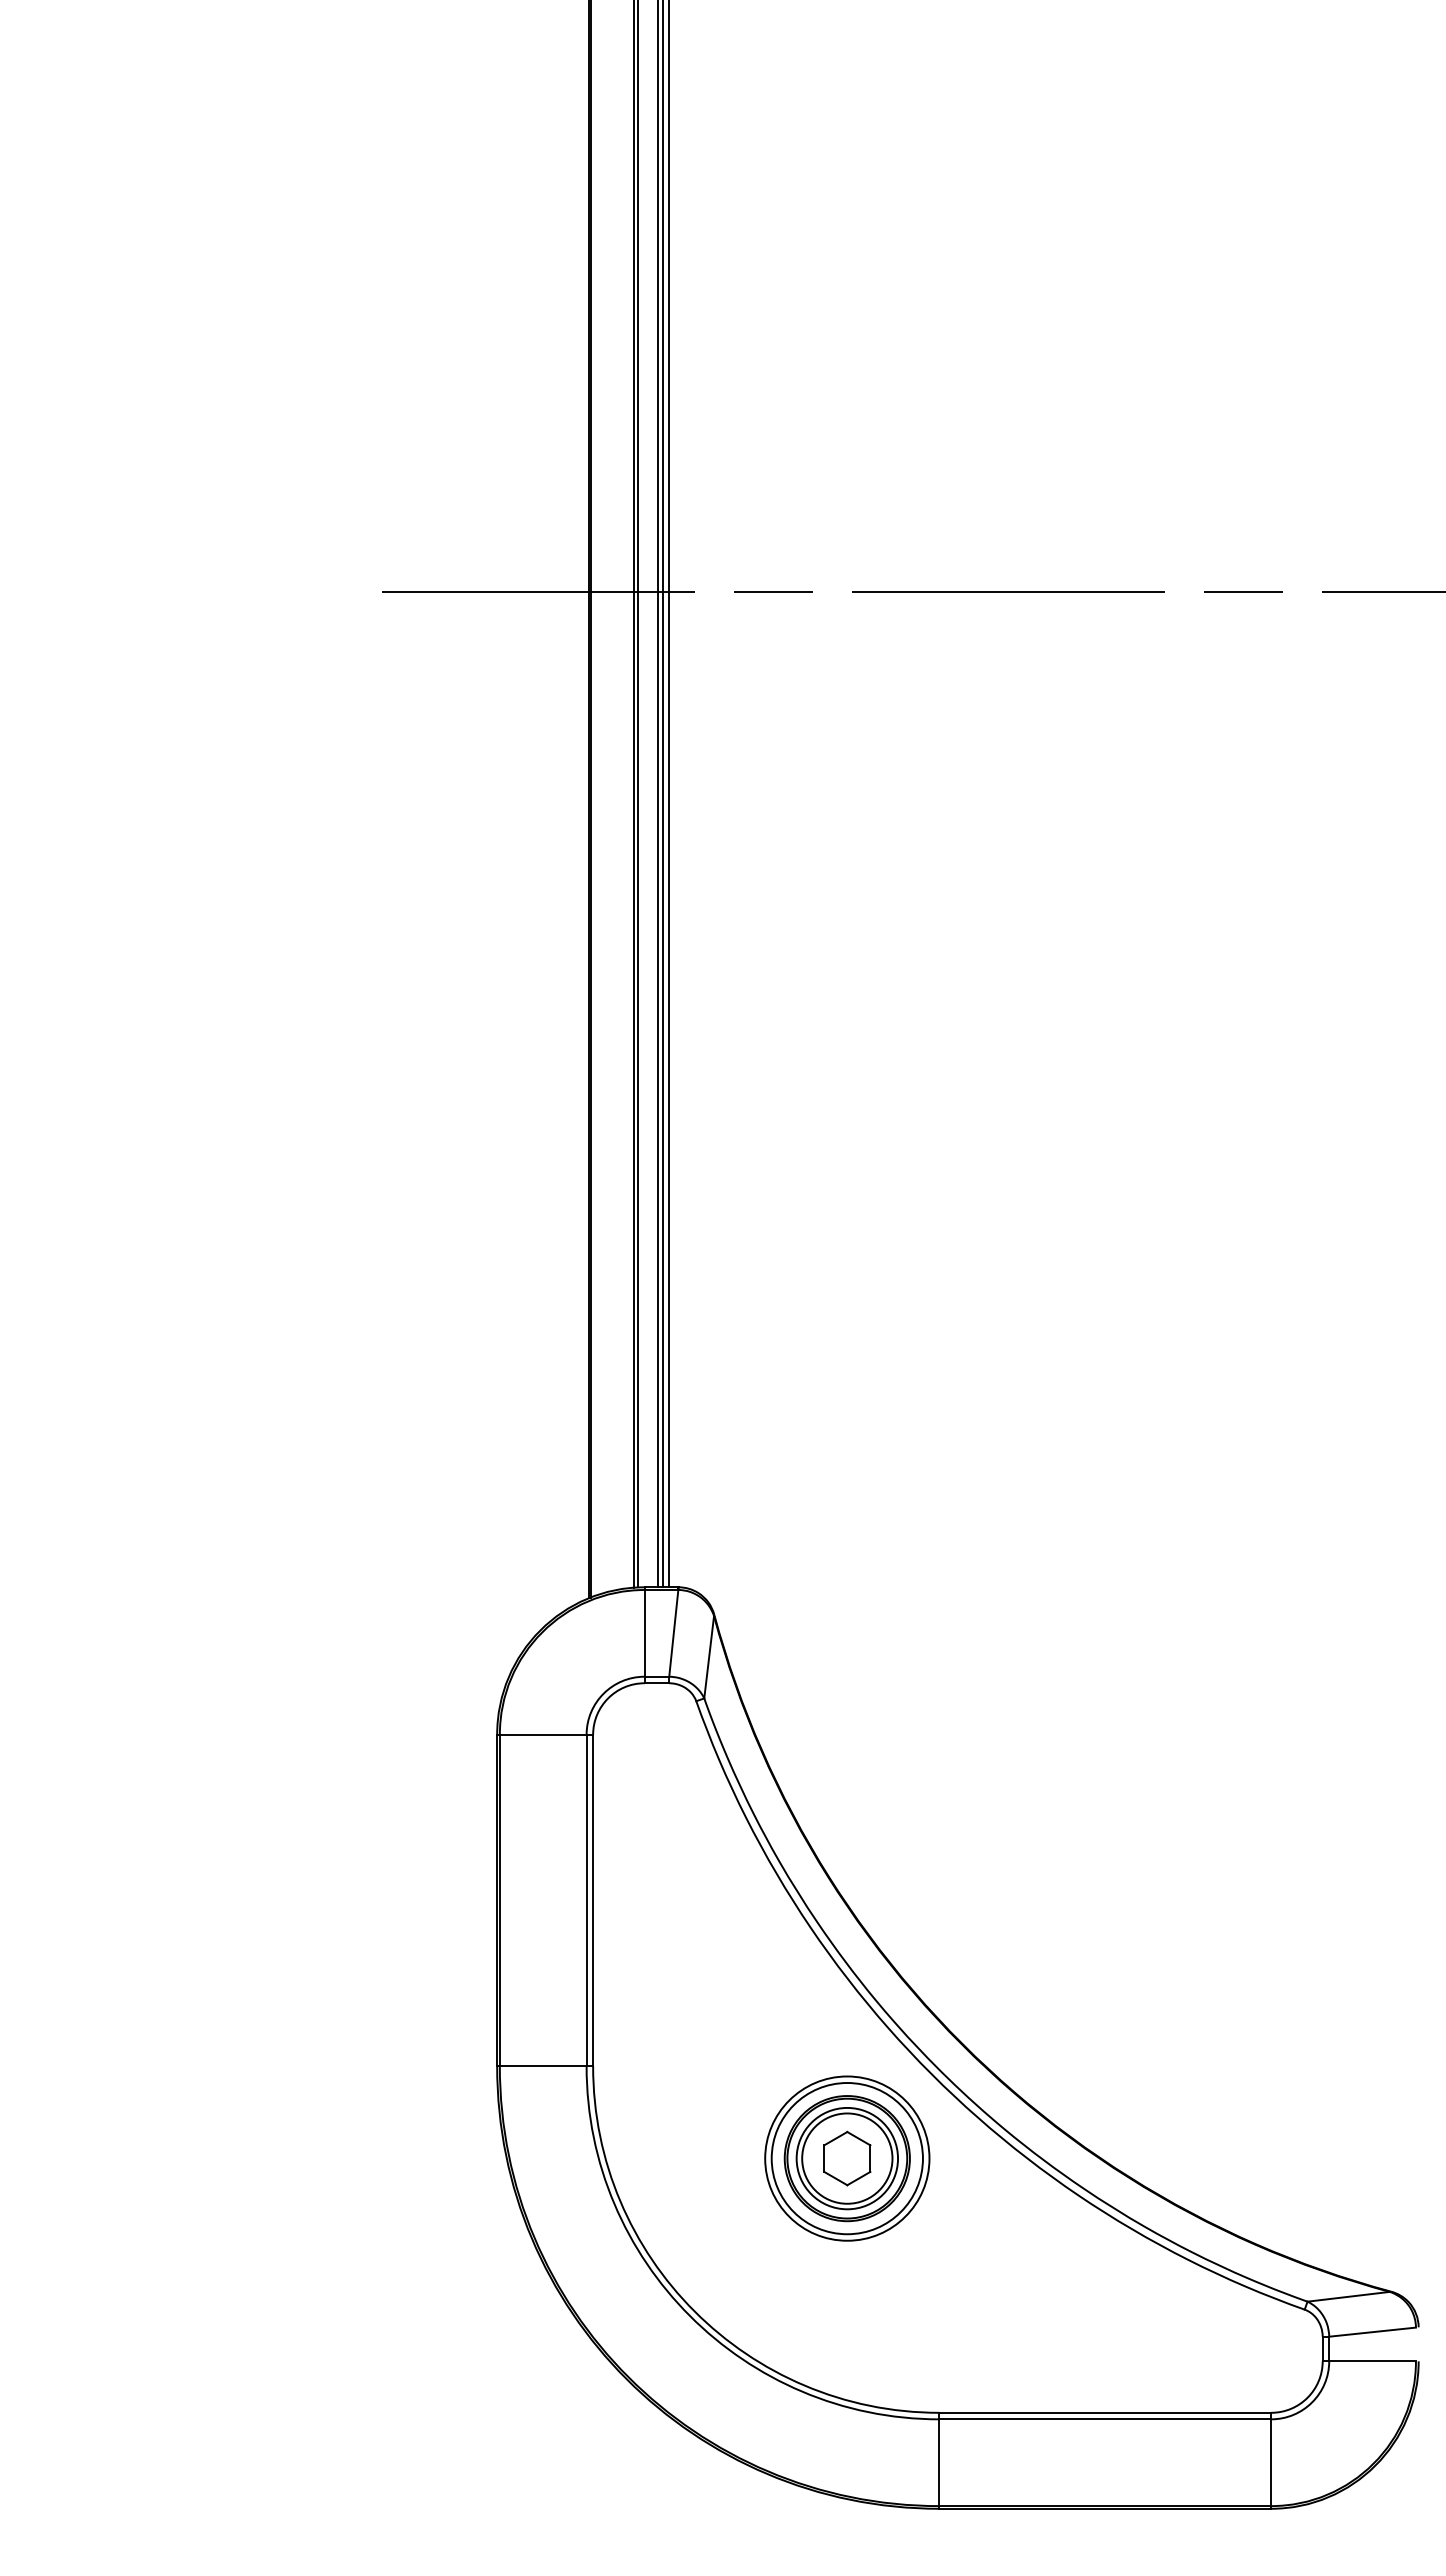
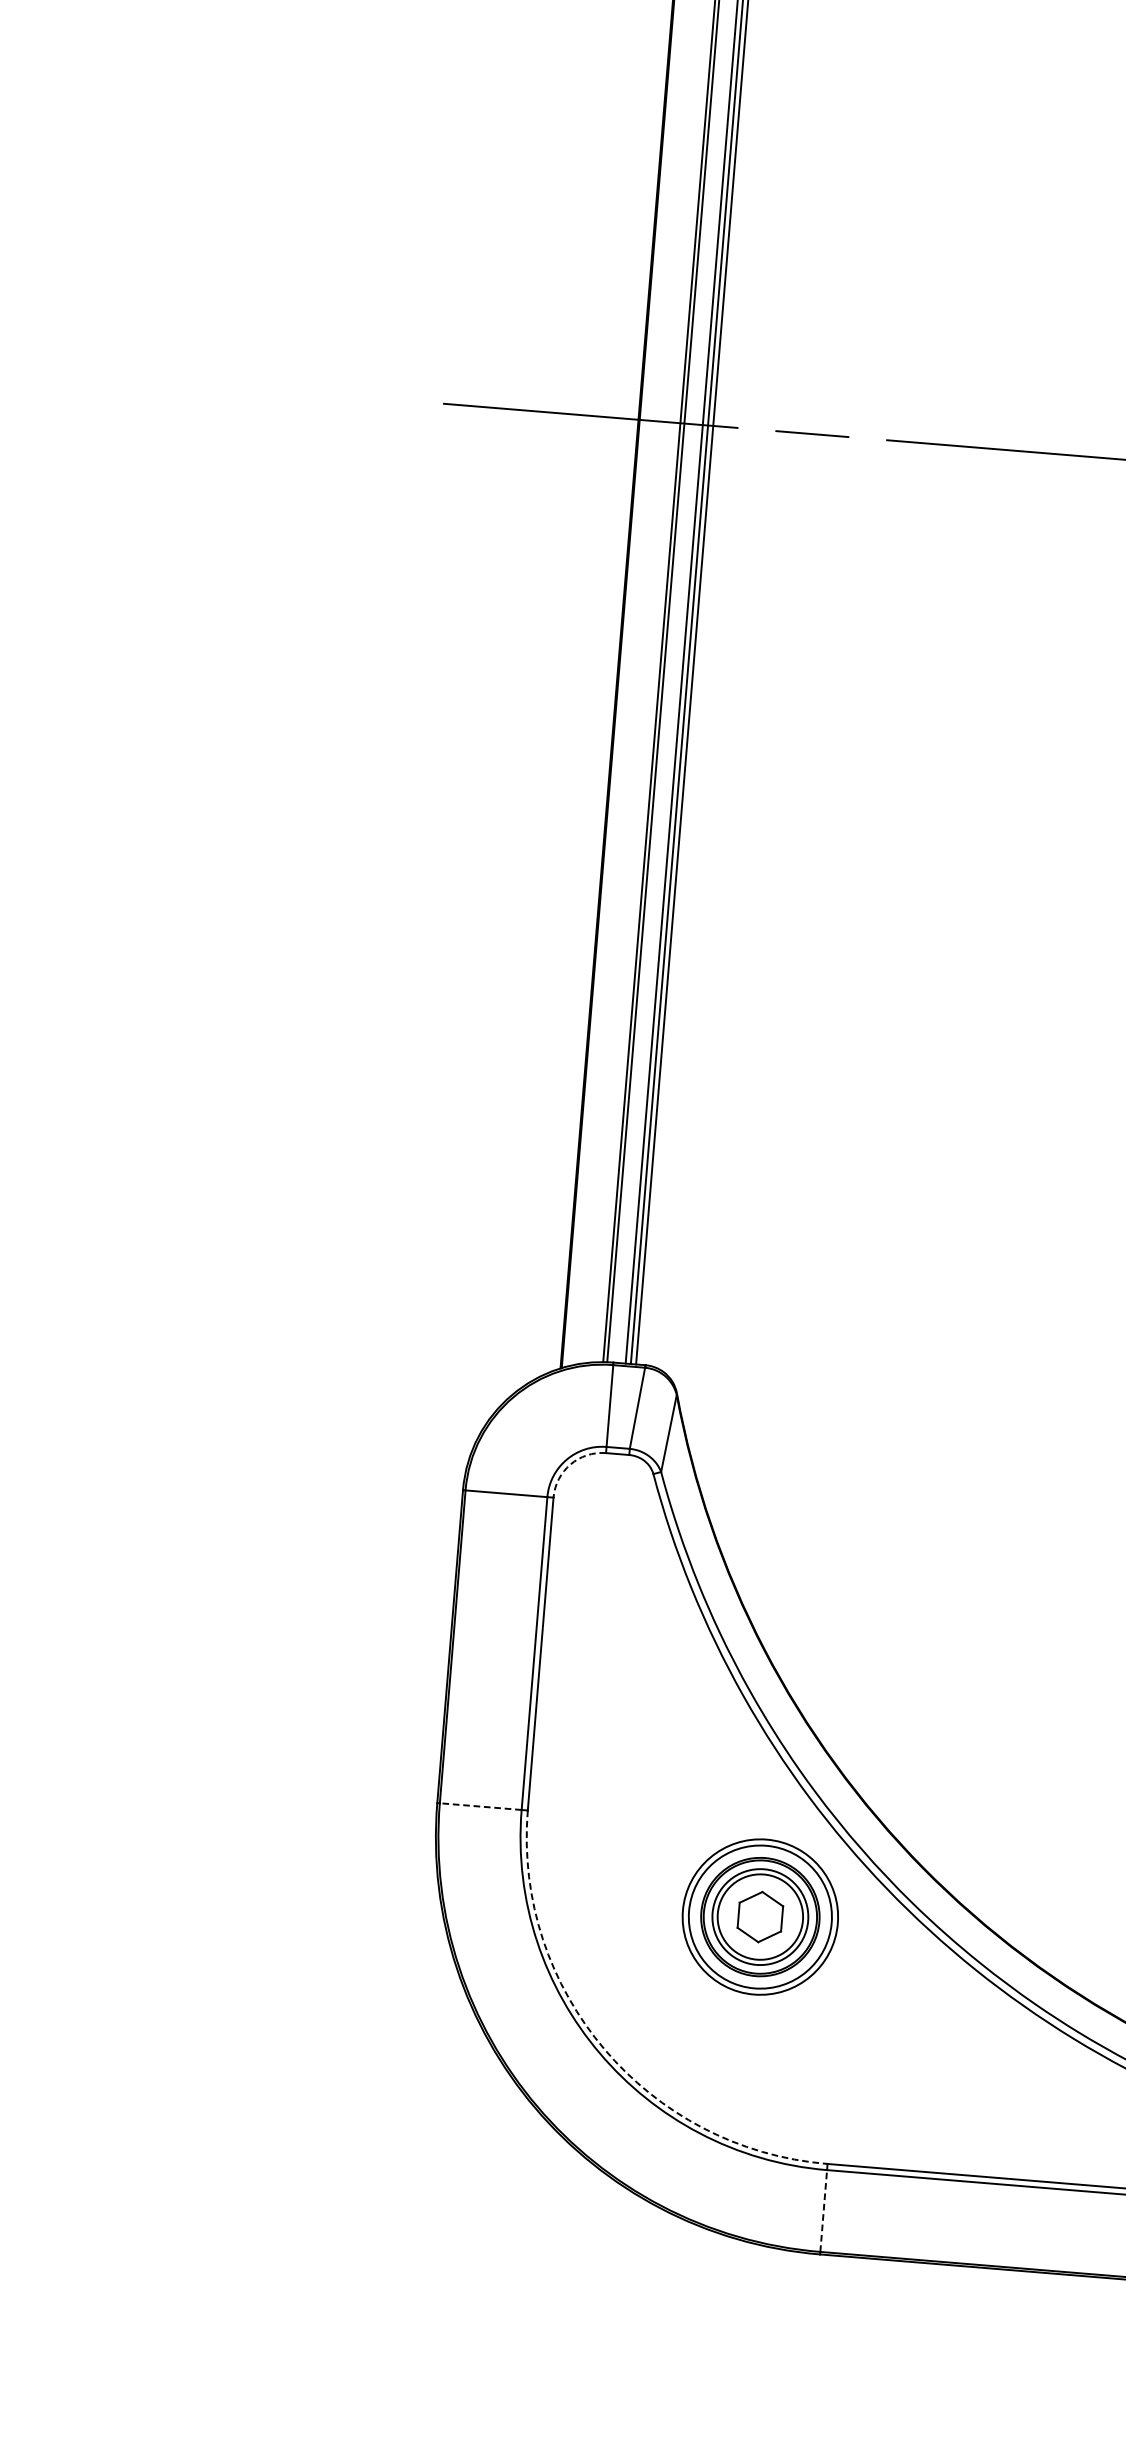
arc: (608, 1698) -> (570, 1464), solid -> dashed
line: (542, 2066) -> (480, 1806), solid -> dashed
arc: (694, 2311) -> (604, 2049), solid -> dashed
line: (939, 2462) -> (823, 2210), solid -> dashed

